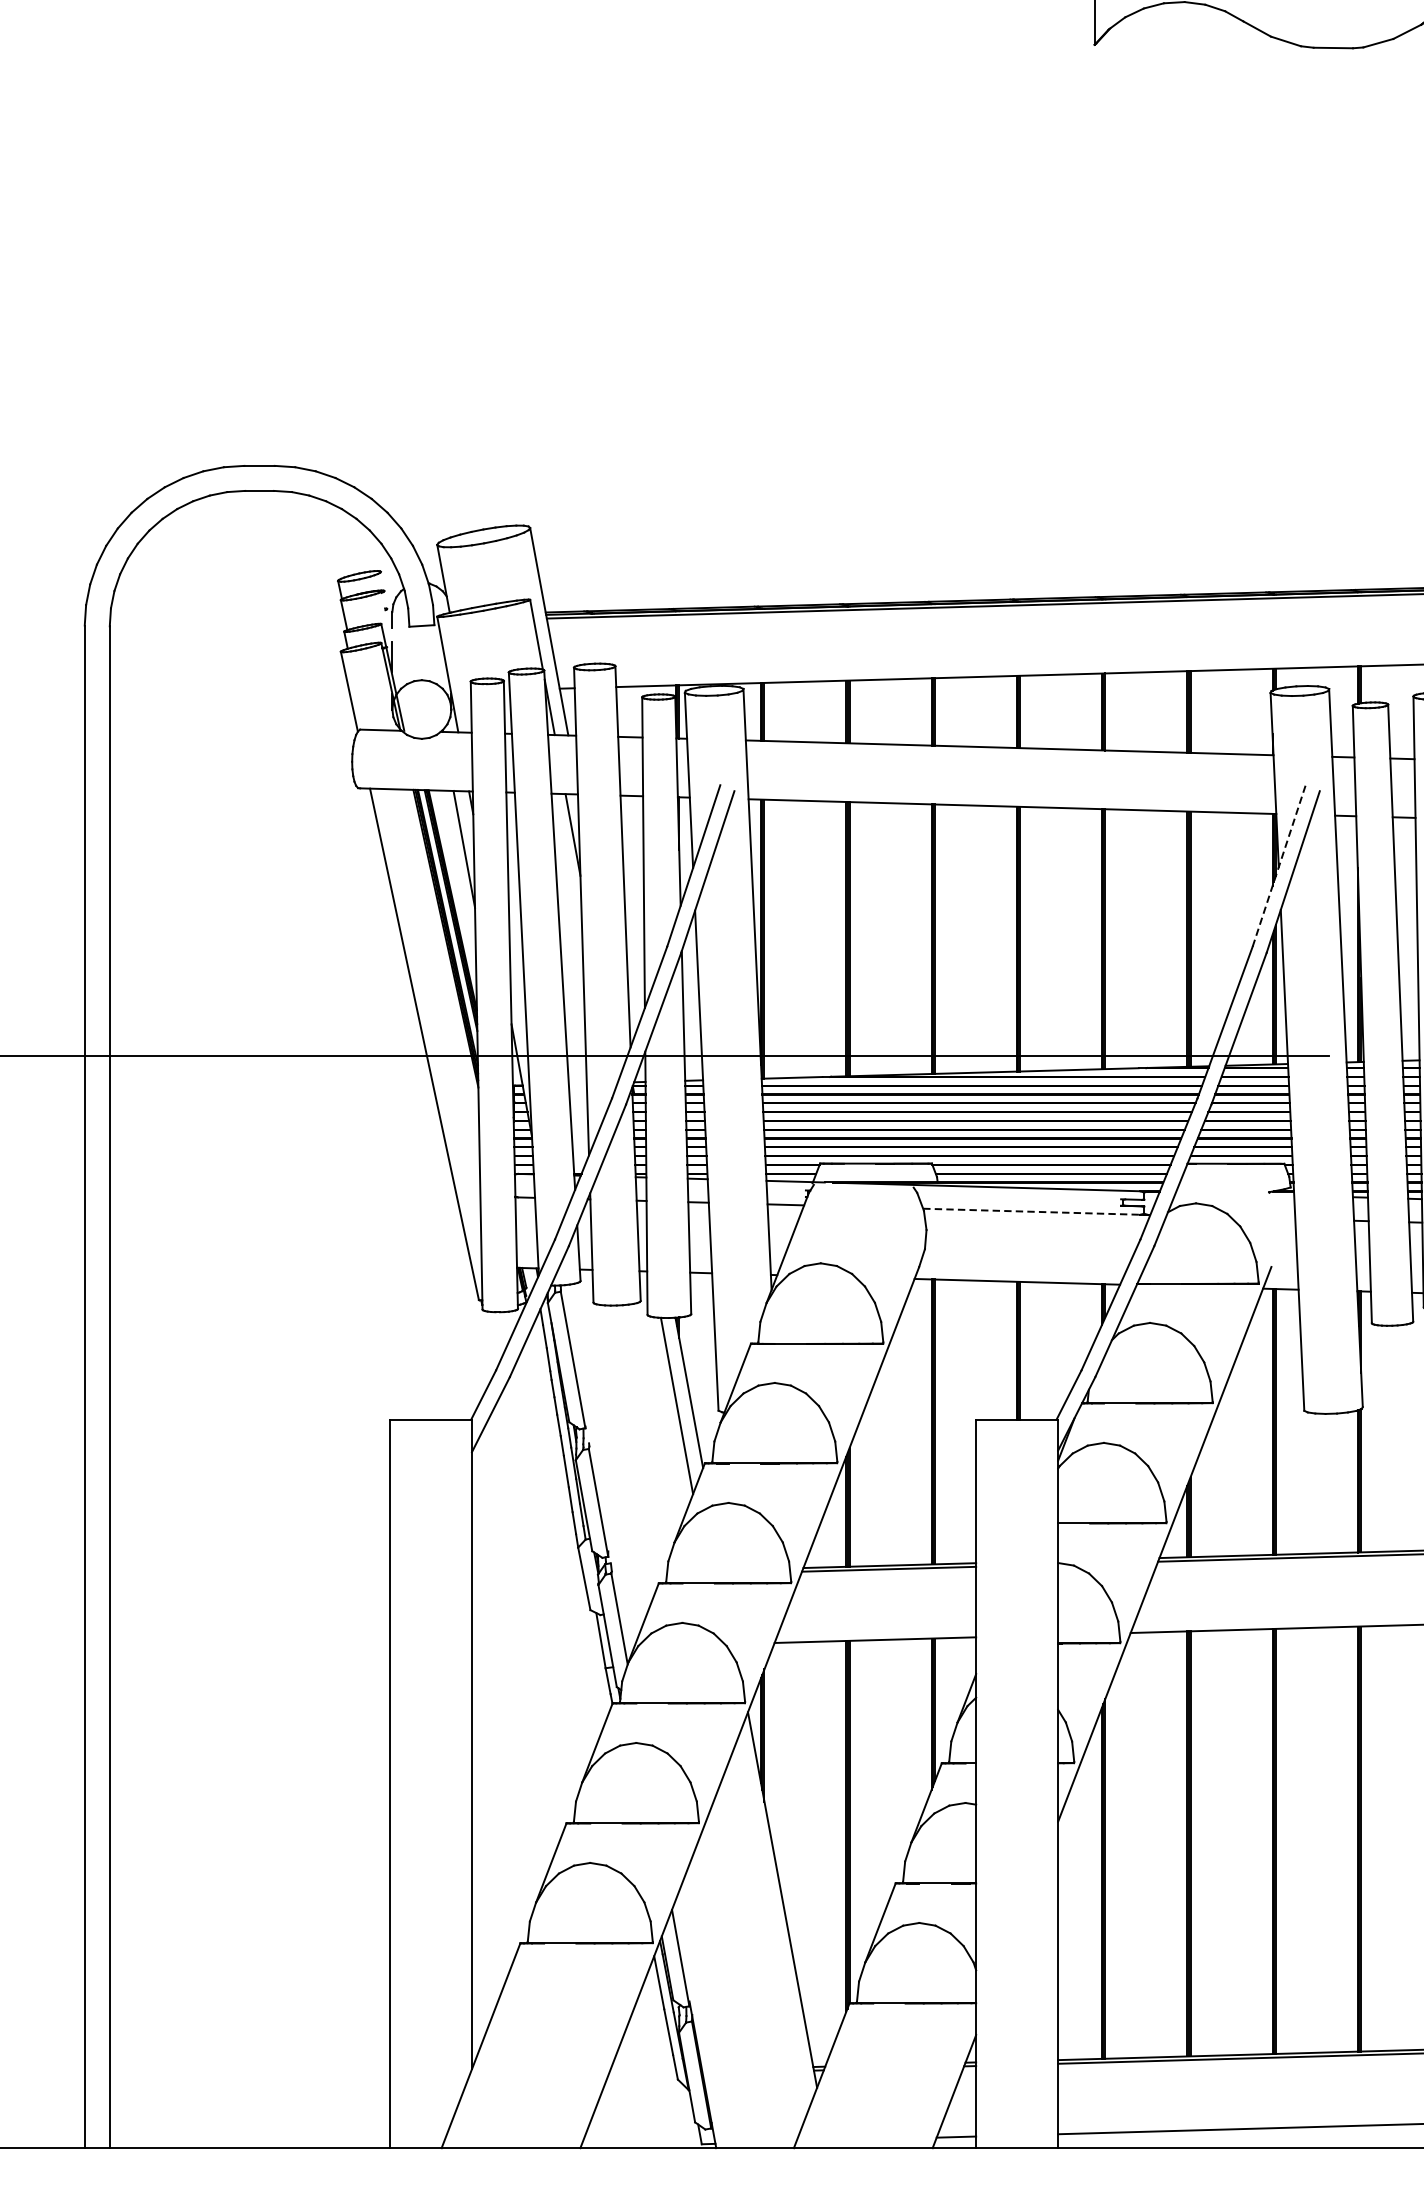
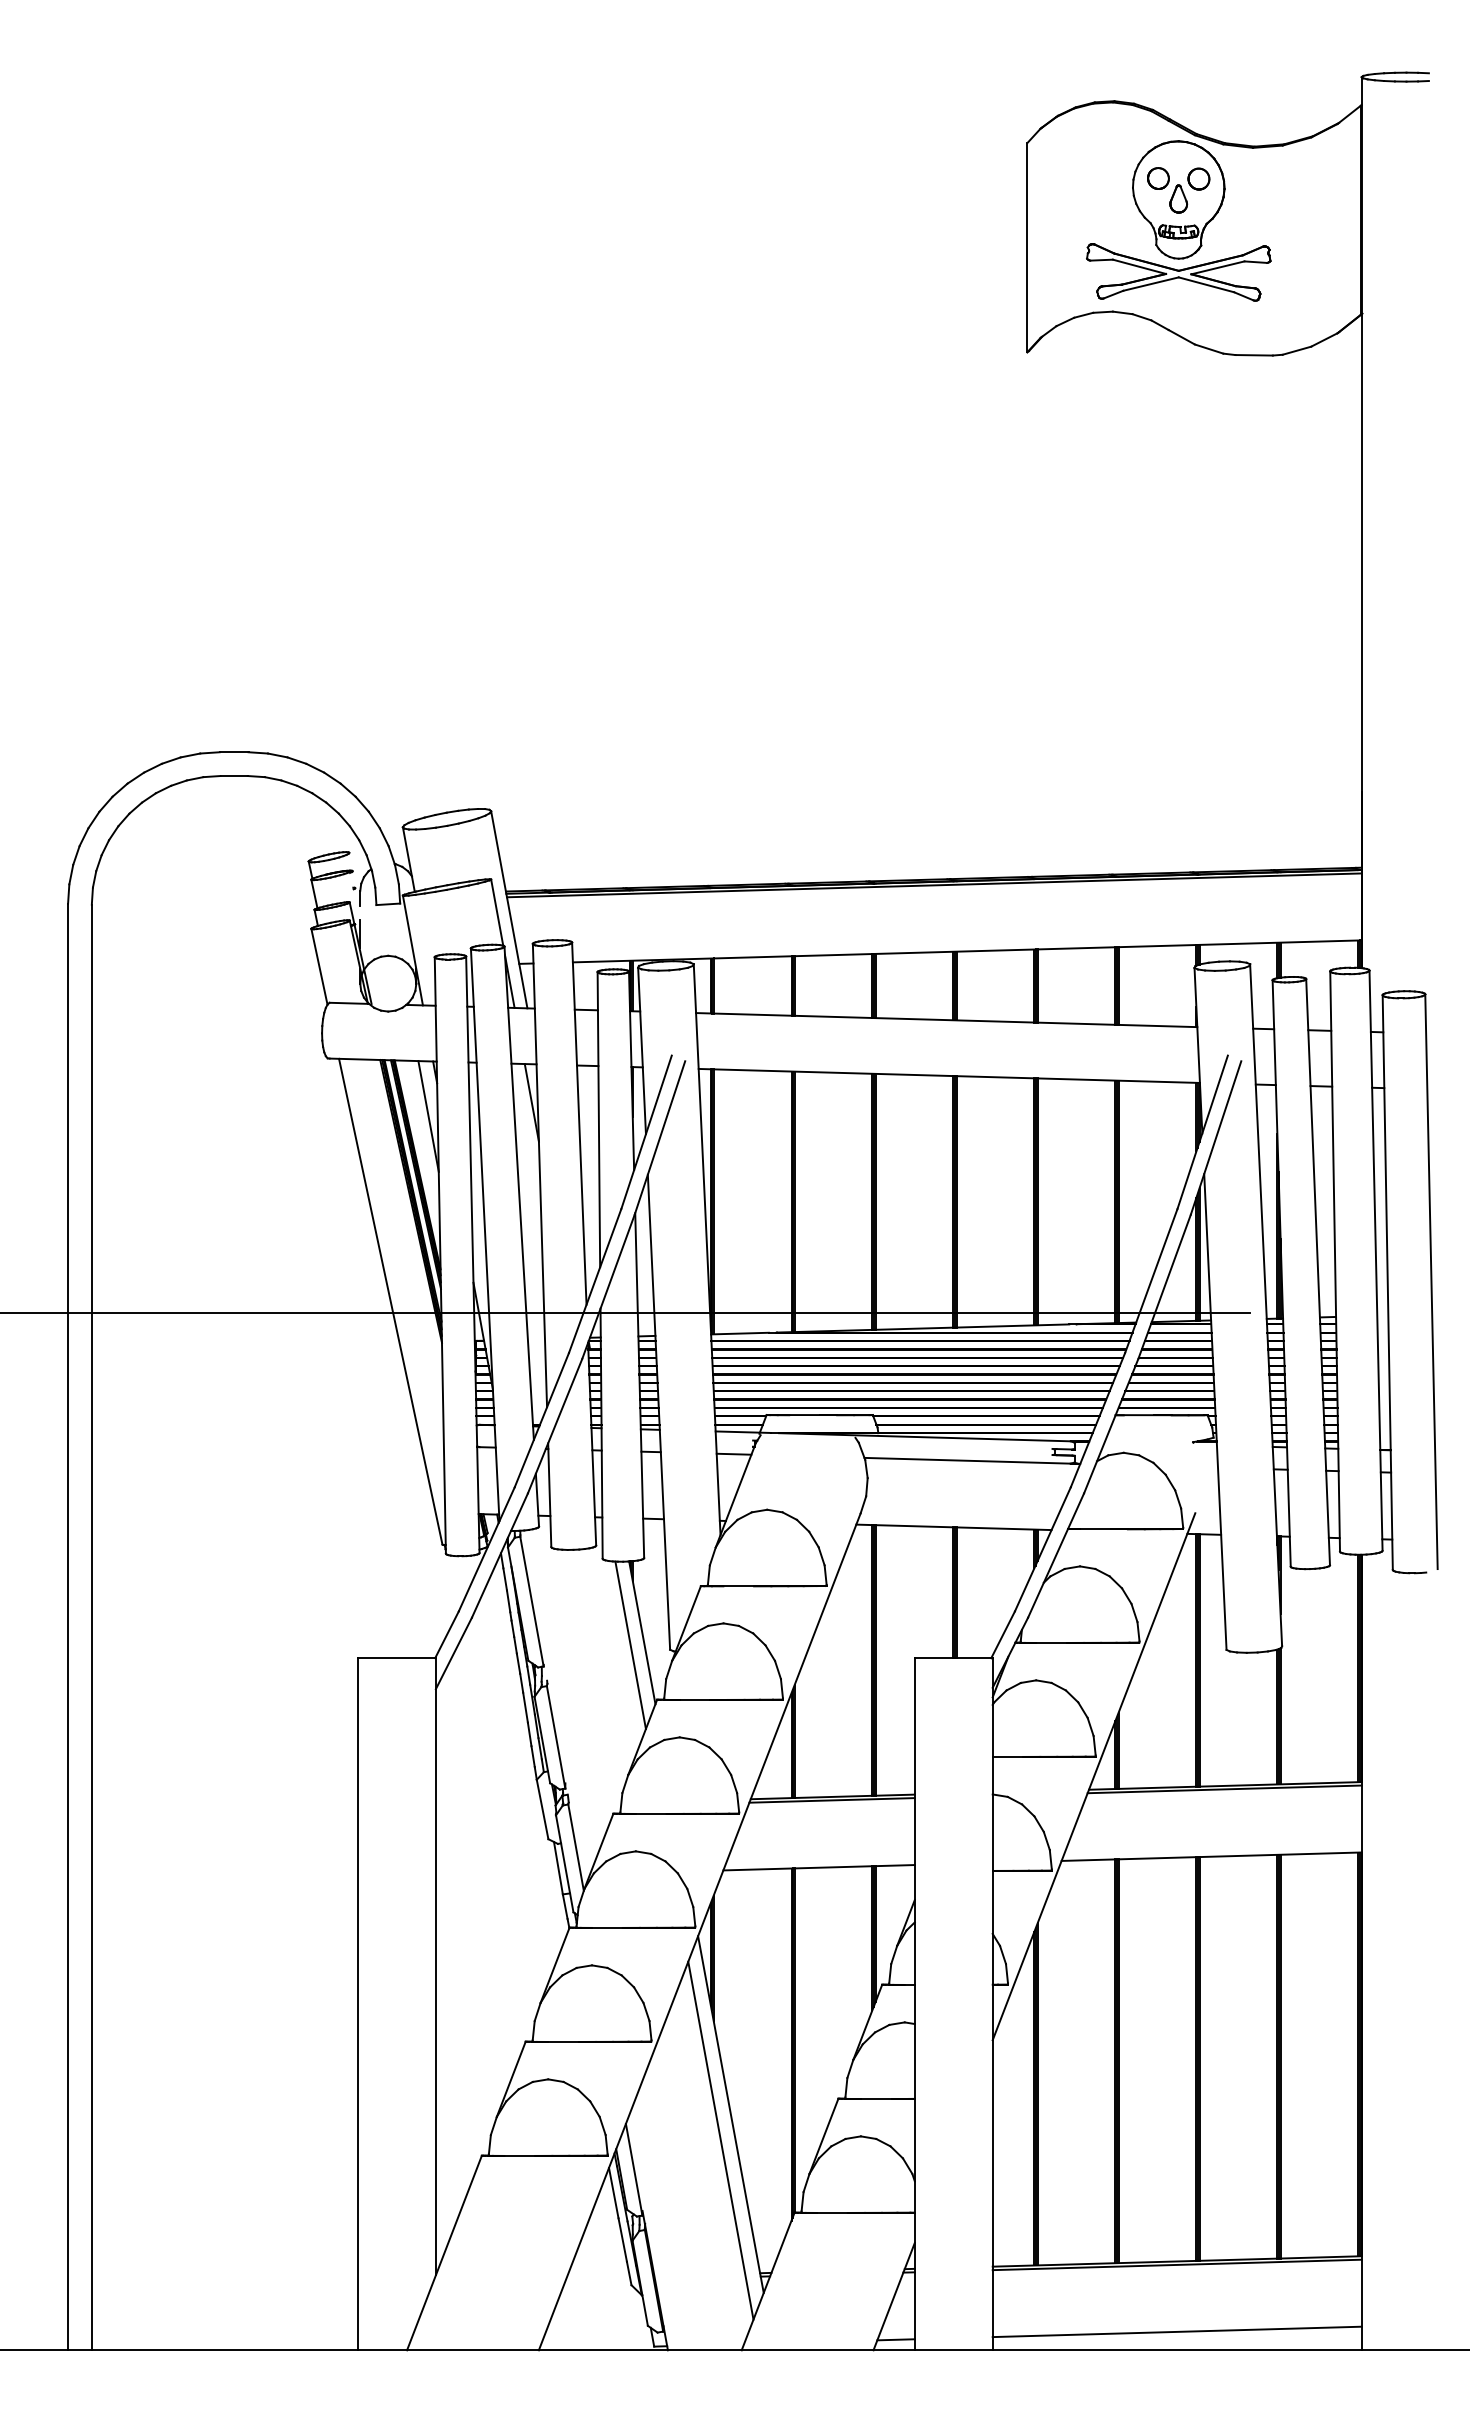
line: (1278, 866) -> (1202, 1132), dashed -> solid
line: (1036, 1211) -> (972, 1460), dashed -> solid
line: (771, 1927) -> (720, 2140), added

